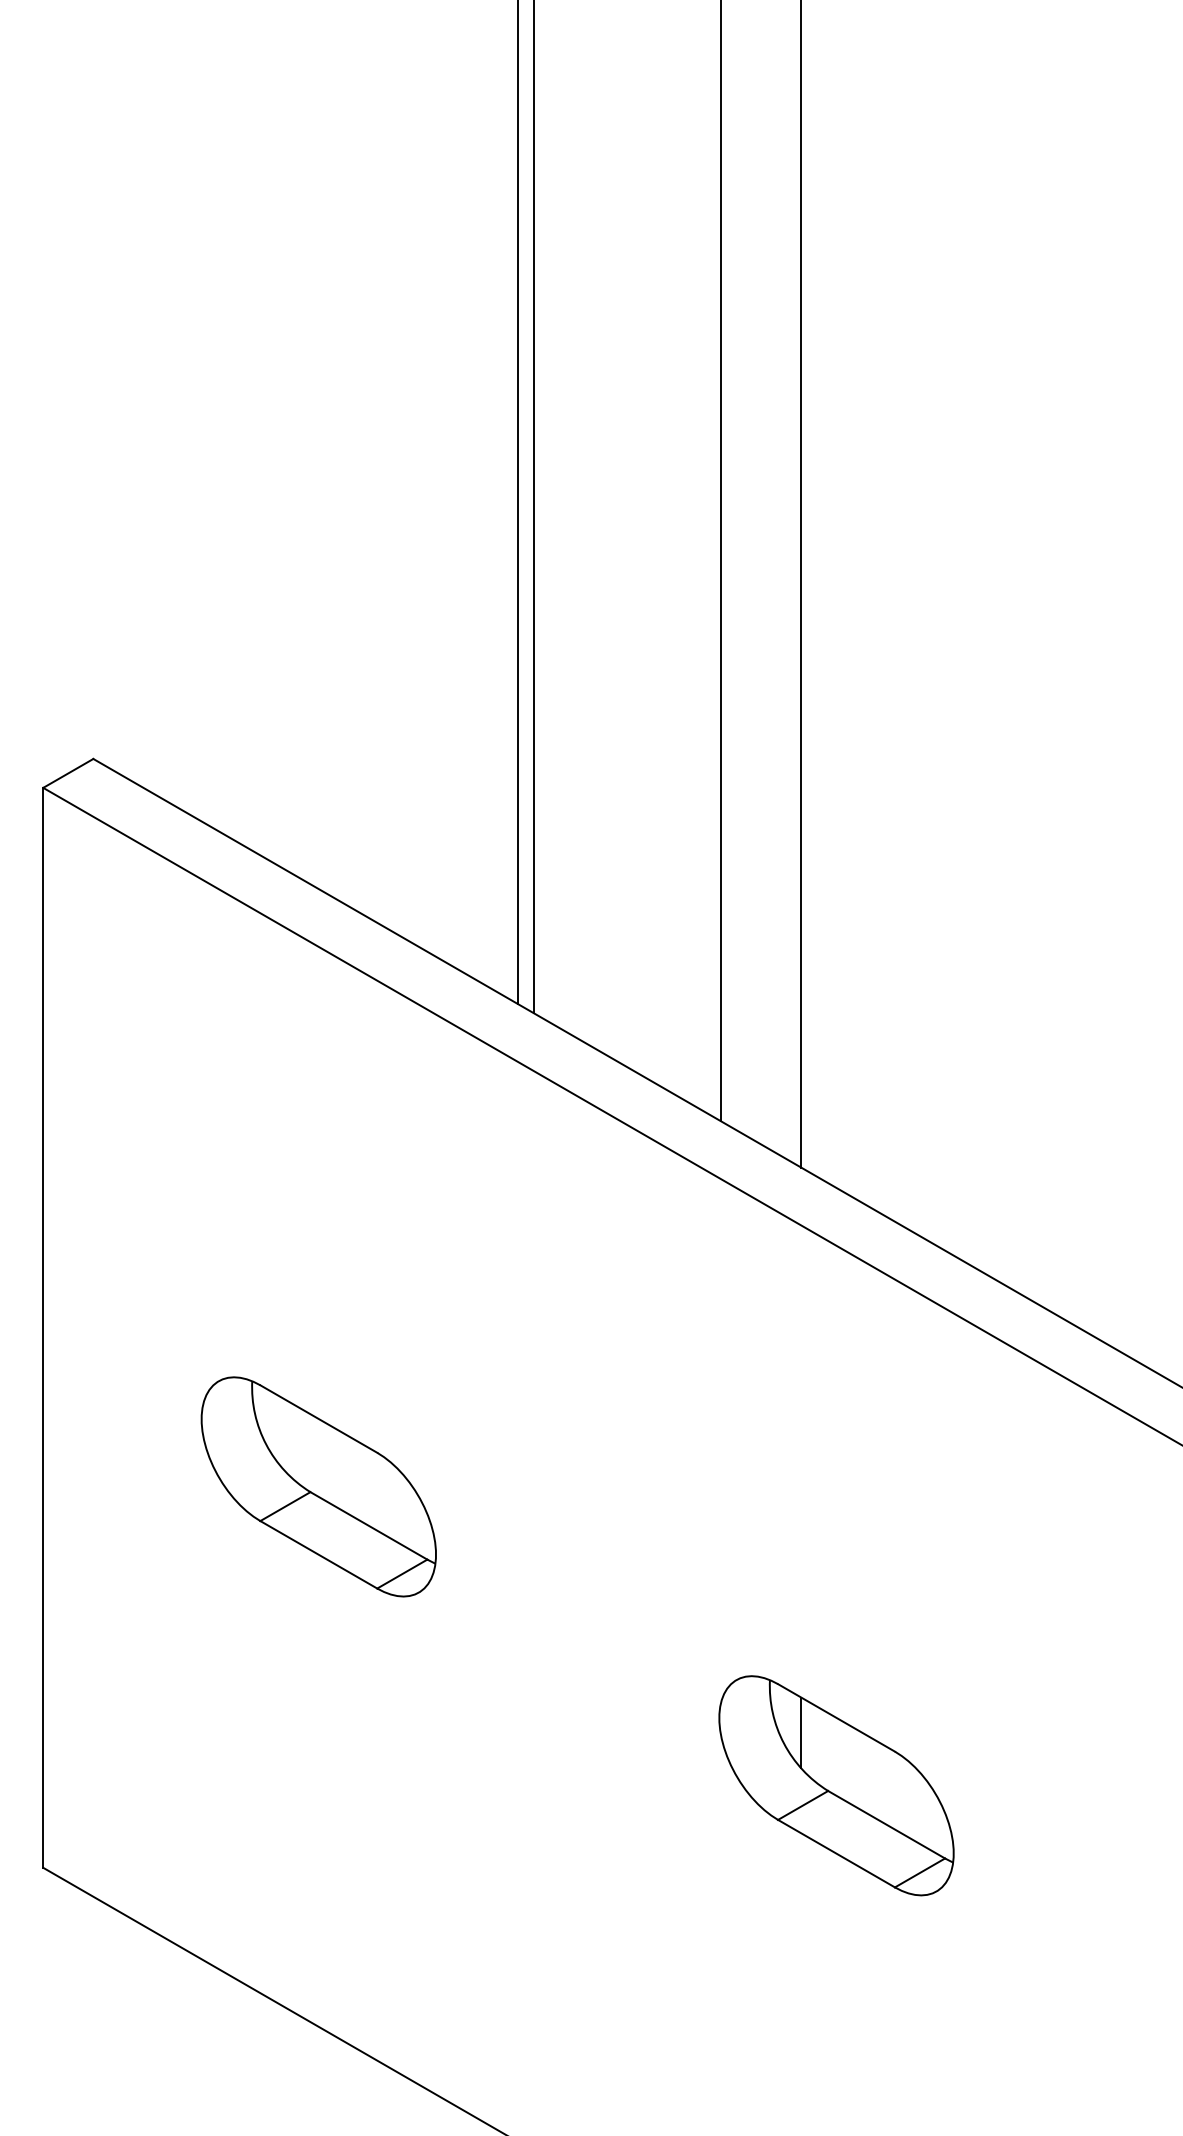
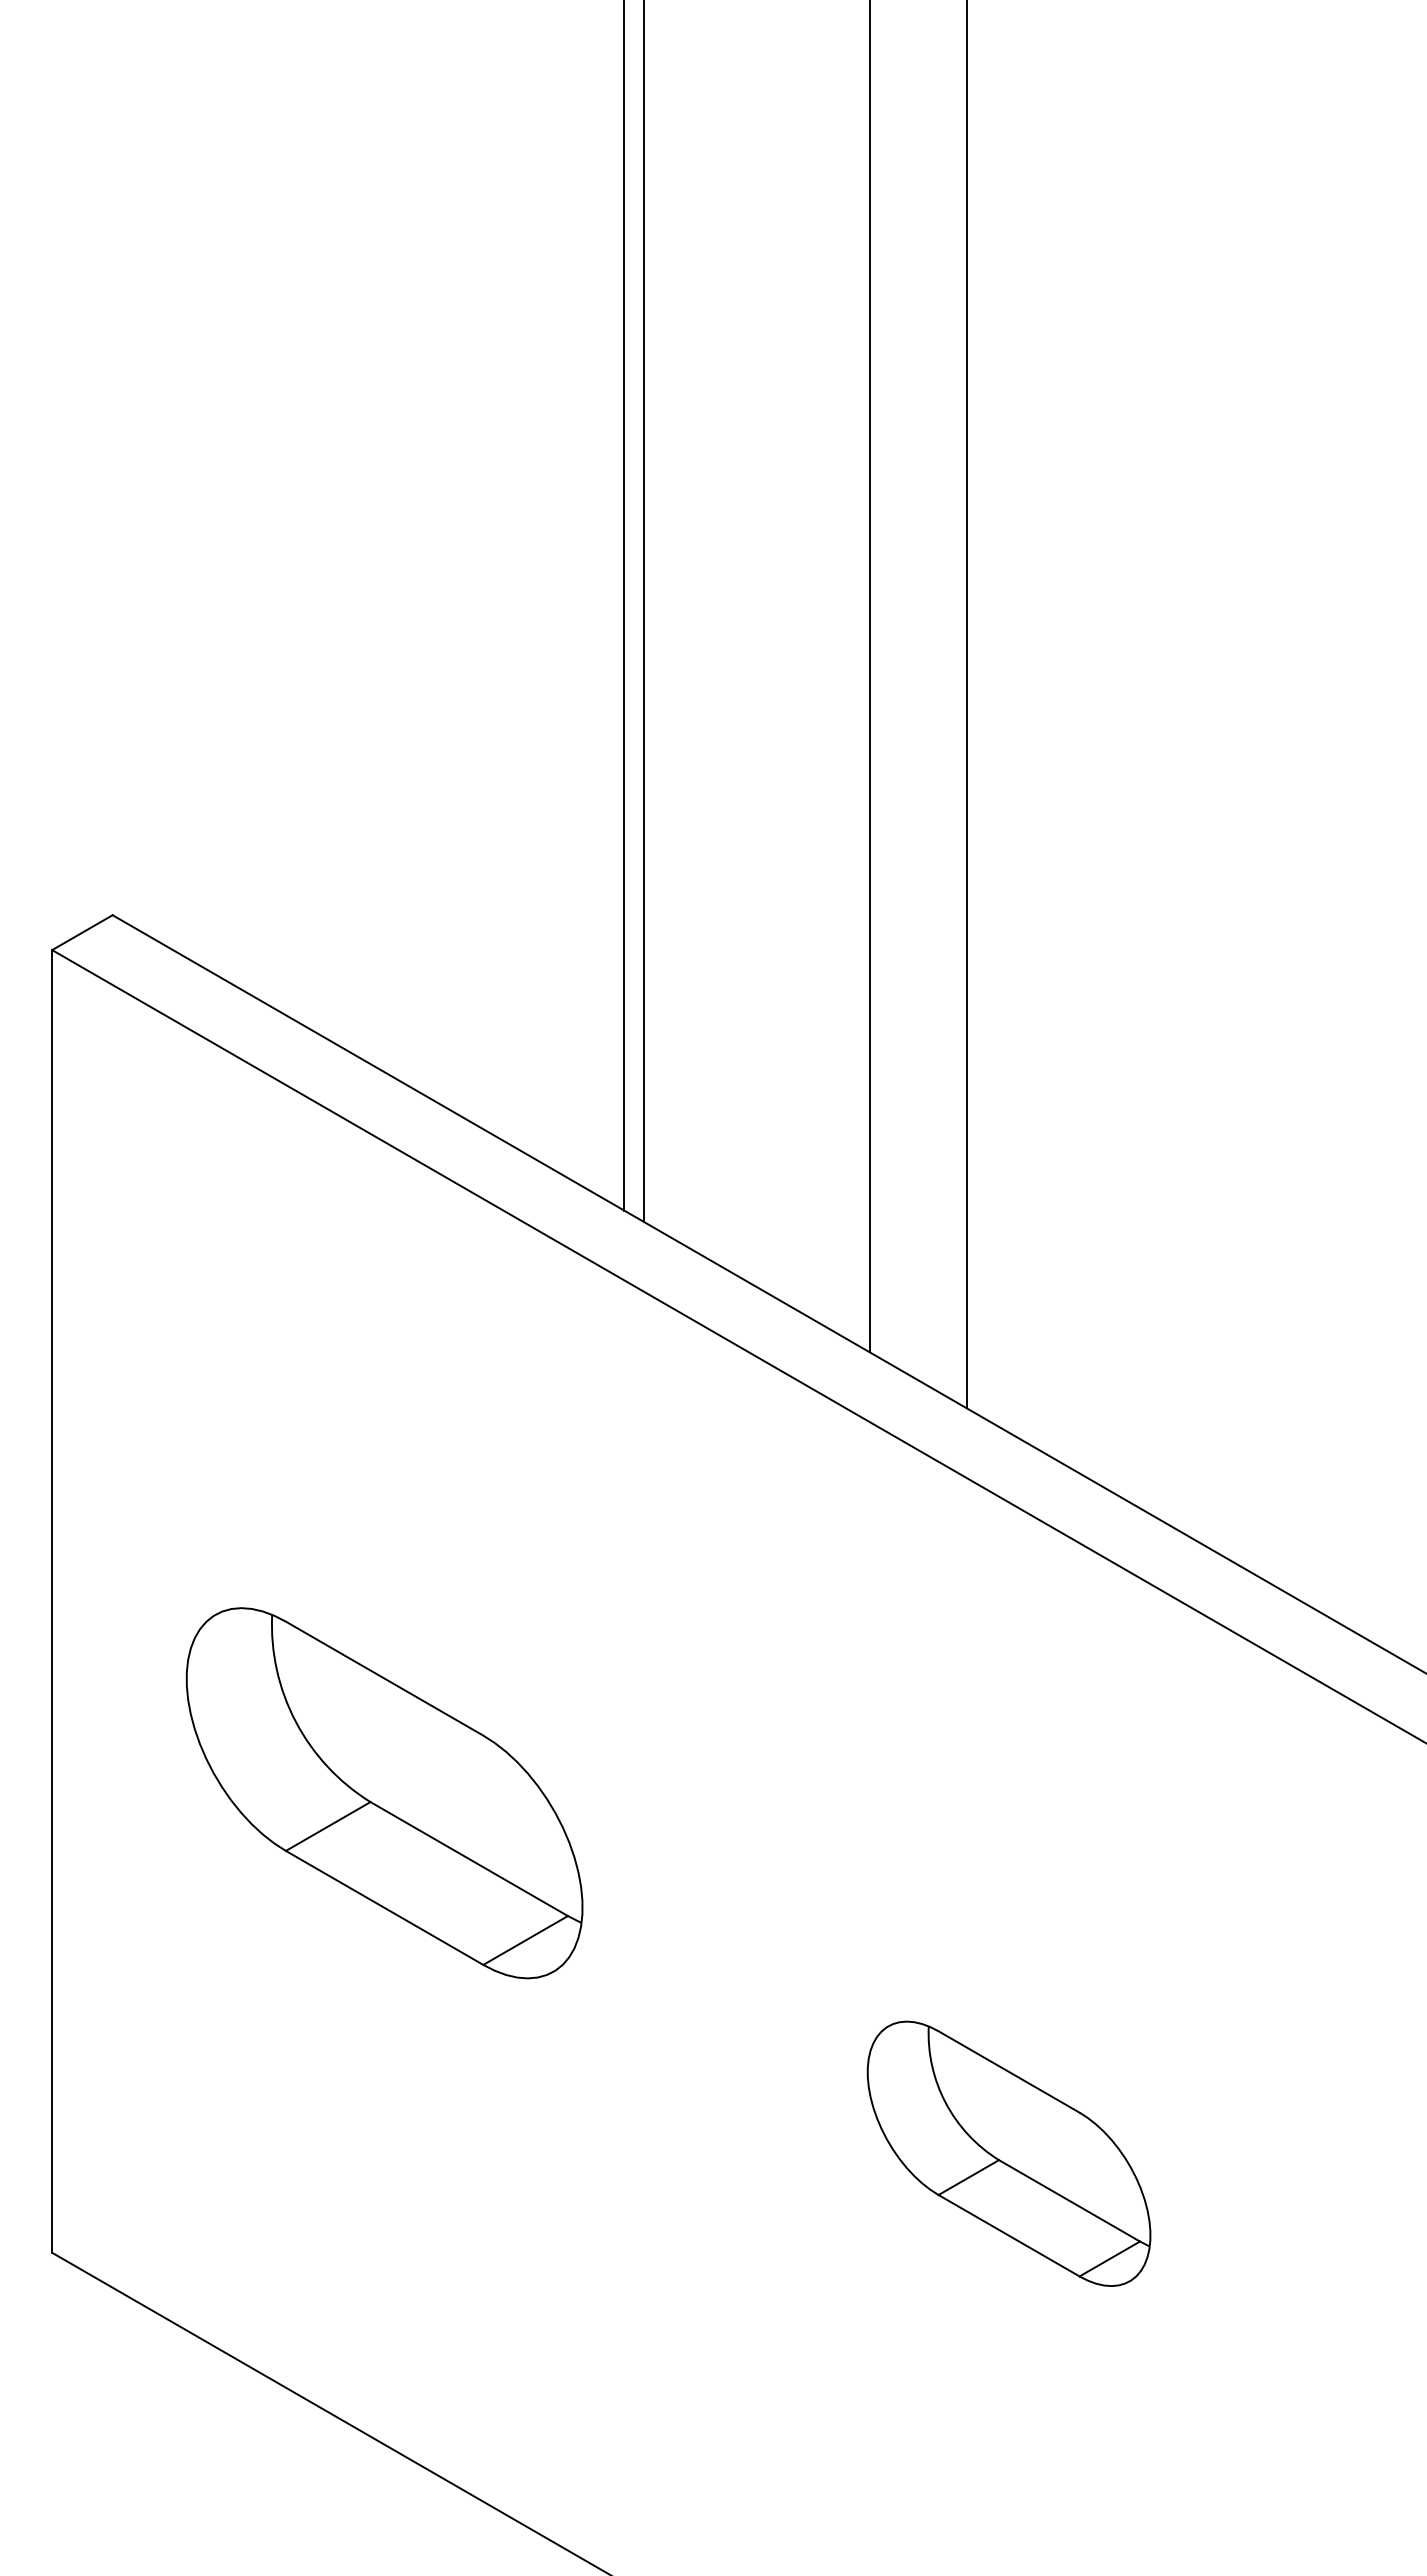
part: (318, 1487) -> (384, 1793), size x1.4
line: (801, 1732) -> (966, 2089), removed

